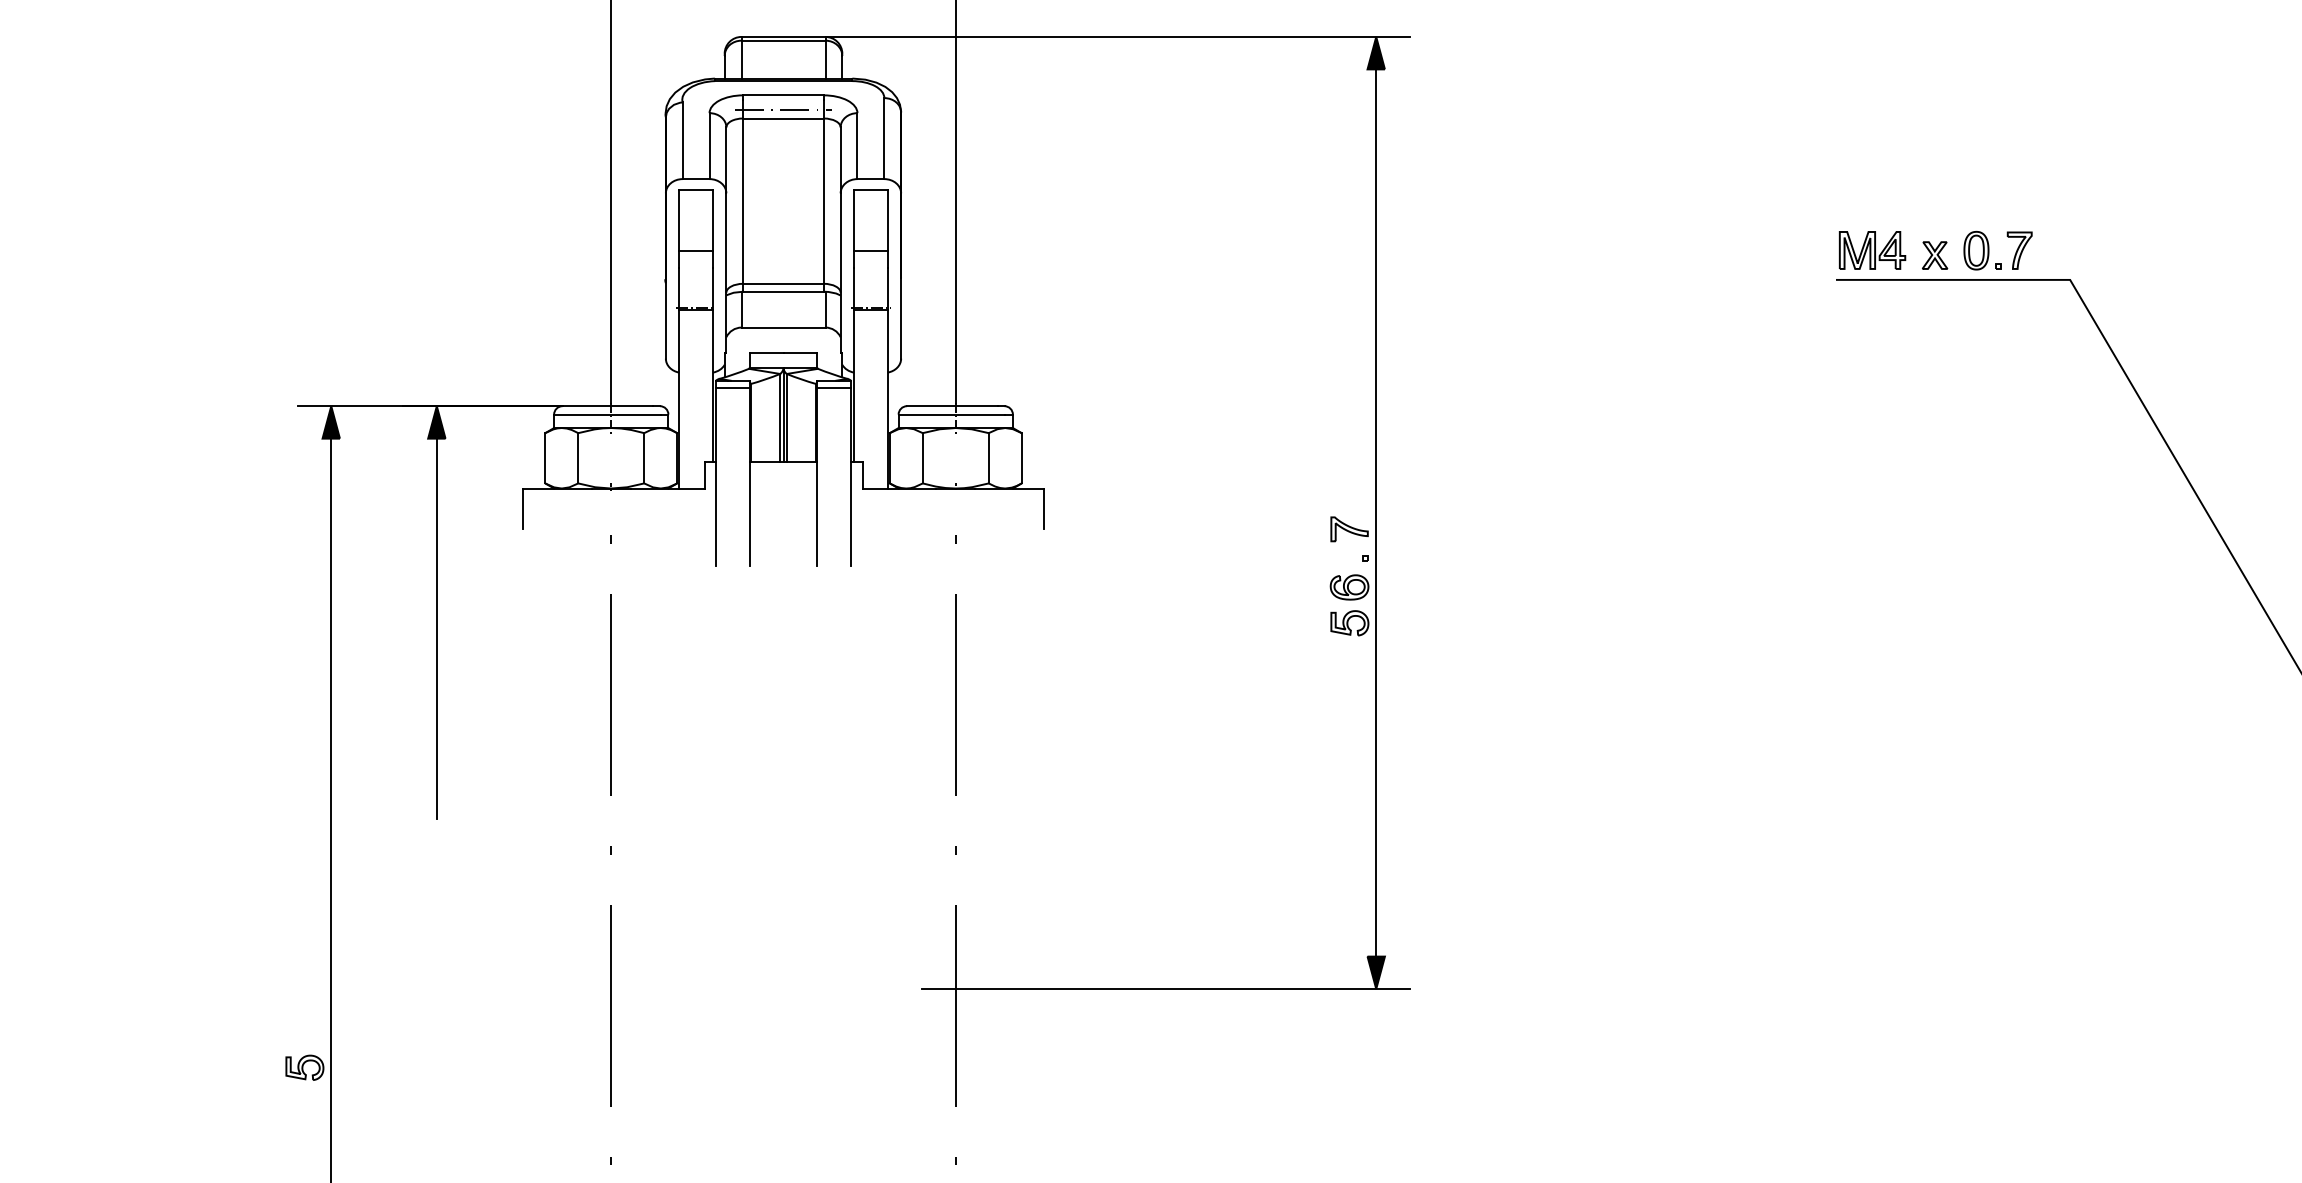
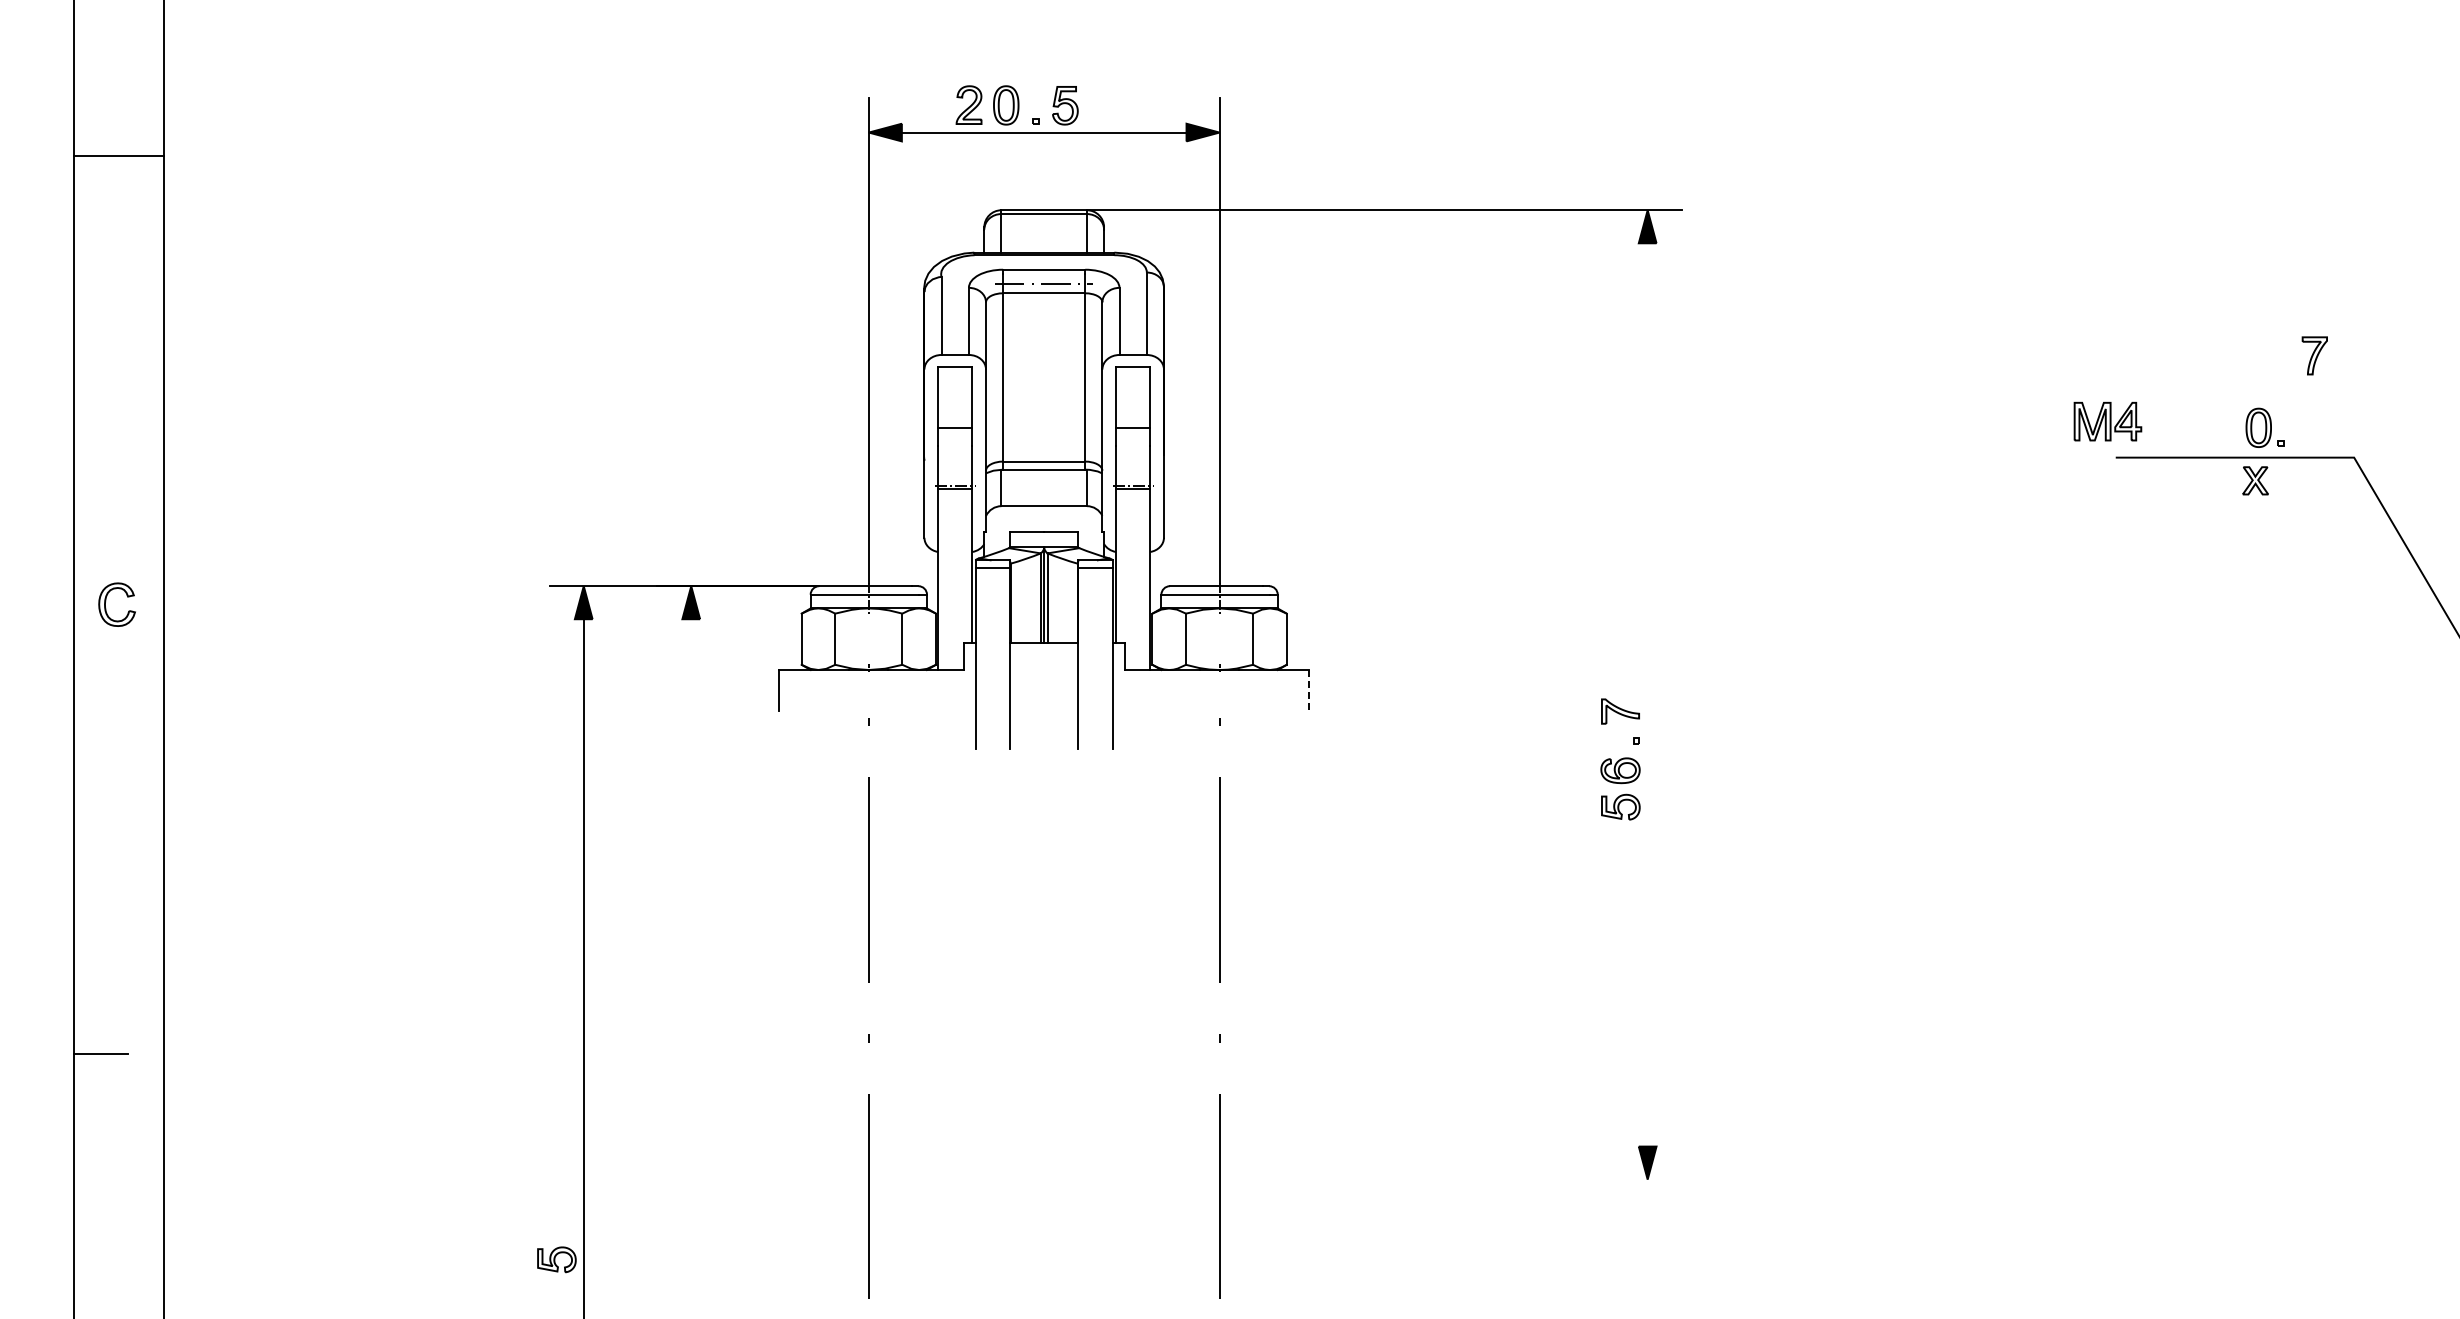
part: (1872, 250) -> (2107, 421), moved
part: (2019, 250) -> (2314, 355), moved
part: (1934, 255) -> (2255, 480), moved
line: (1044, 508) -> (1309, 690), solid -> dashed
line: (1376, 512) -> (1647, 694), removed
line: (437, 628) -> (691, 812), removed
line: (1165, 988) -> (1433, 1179), removed

